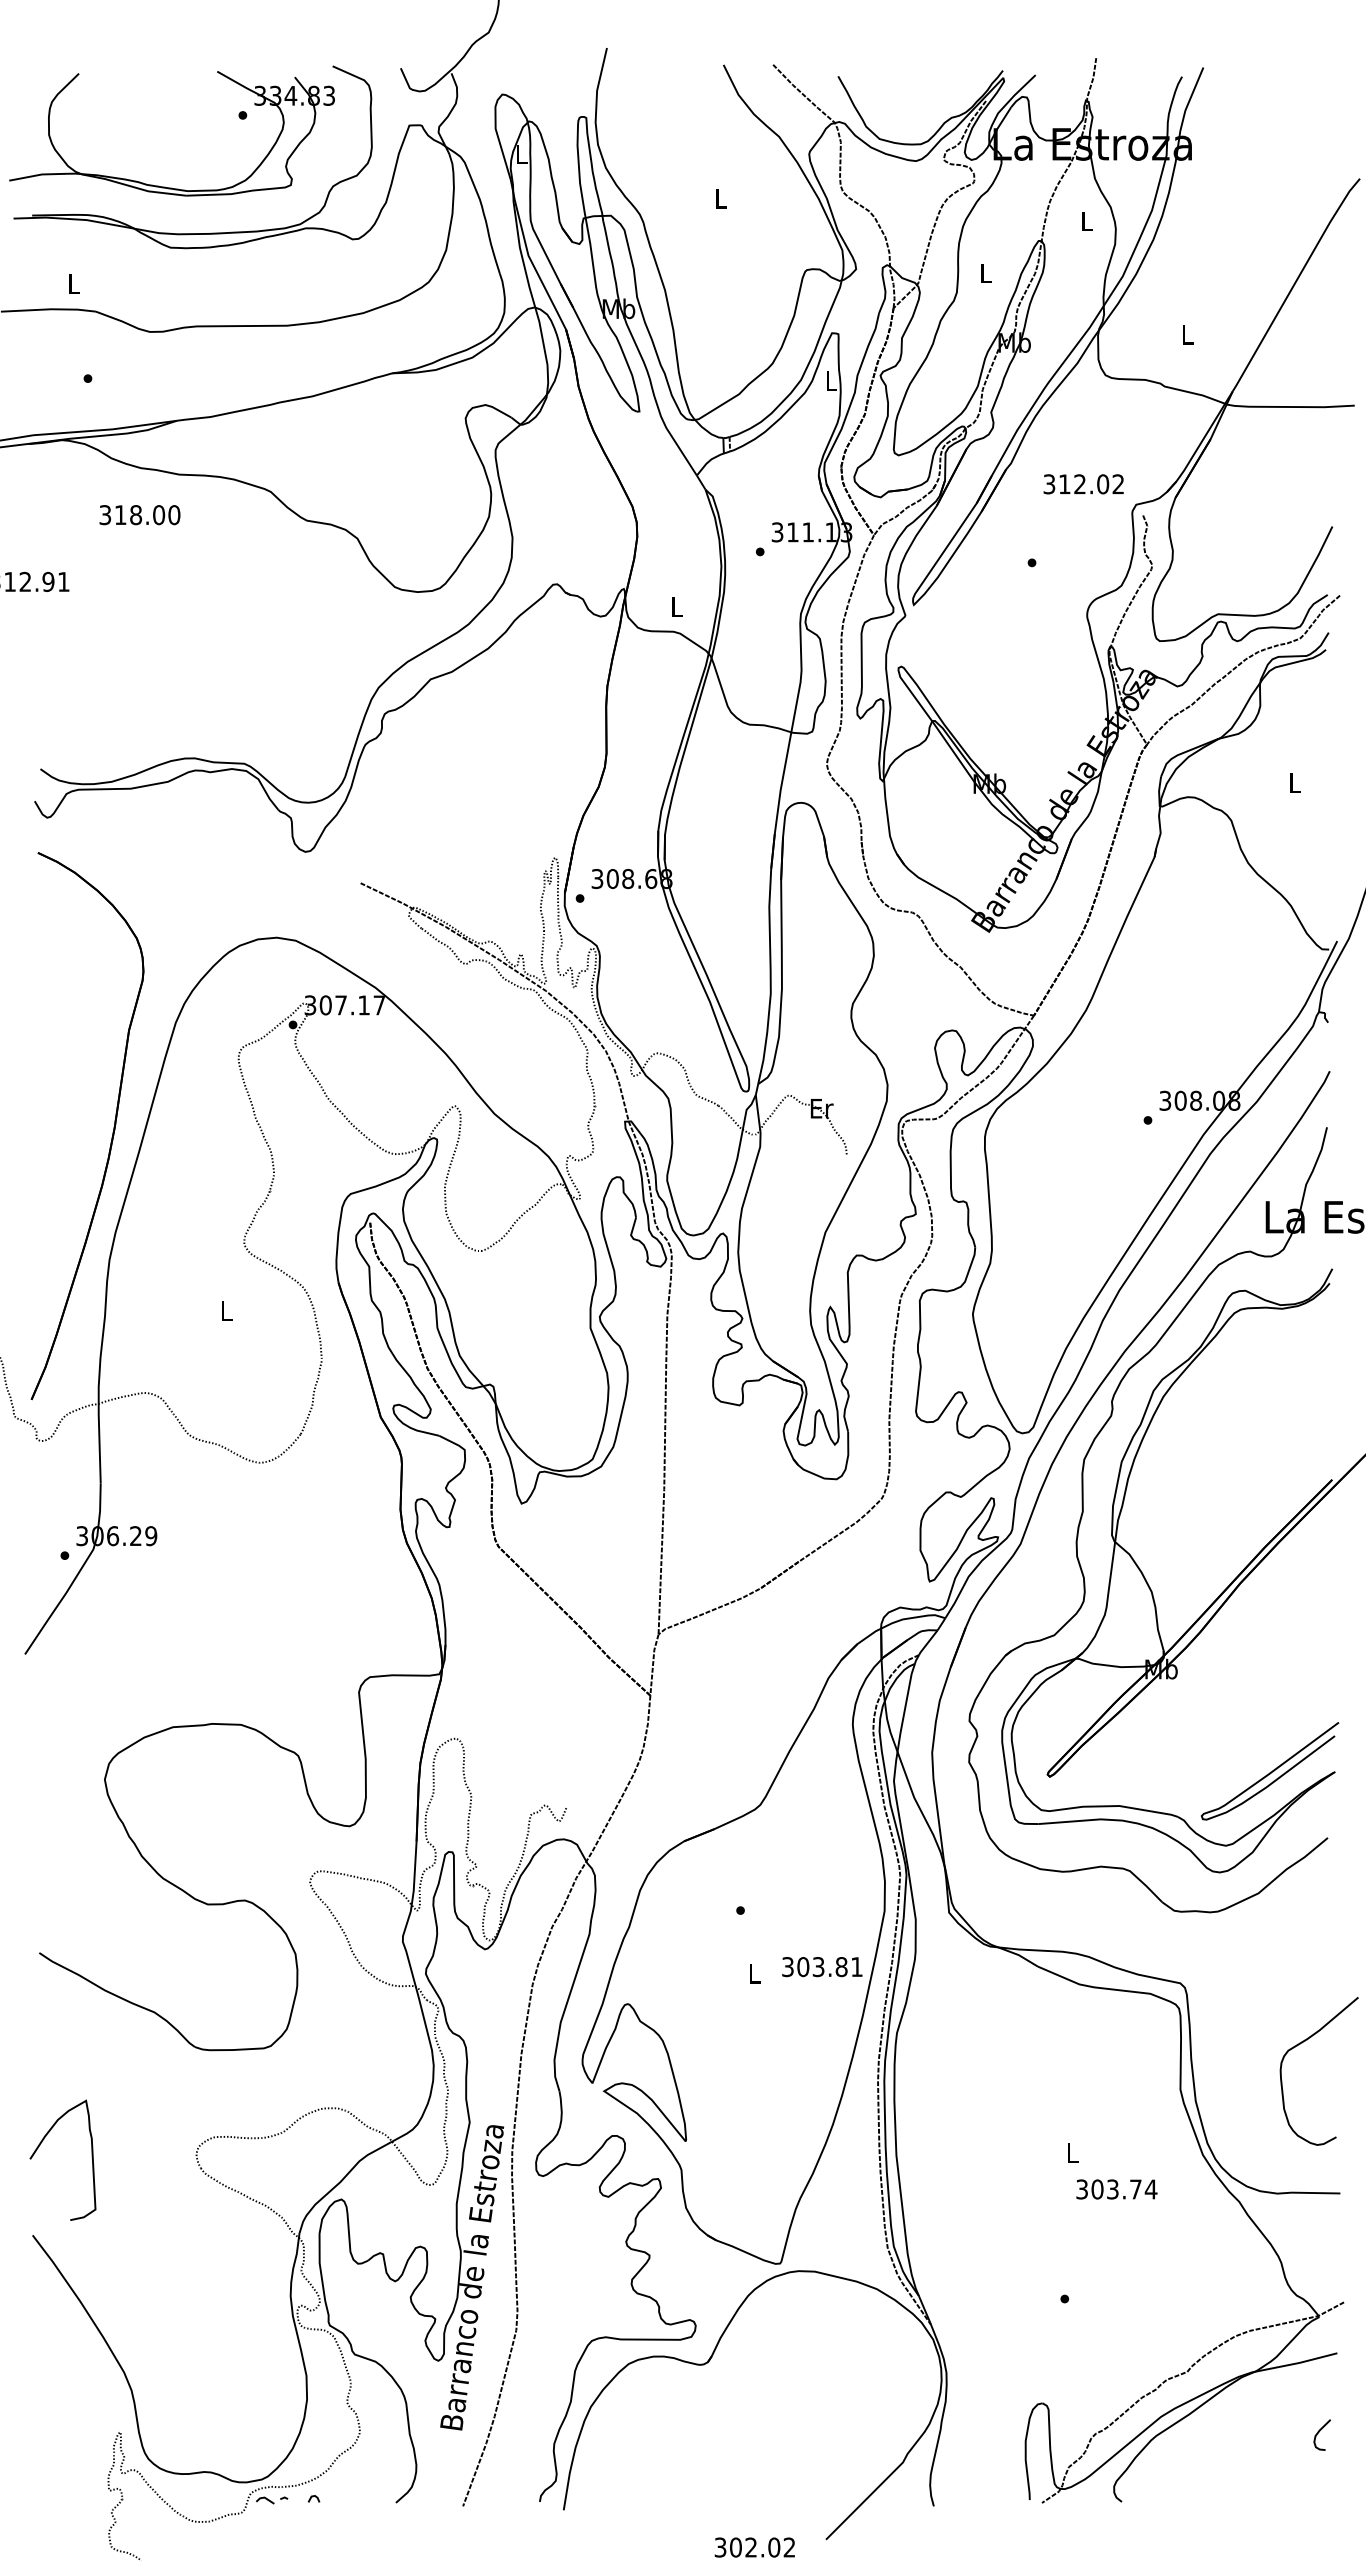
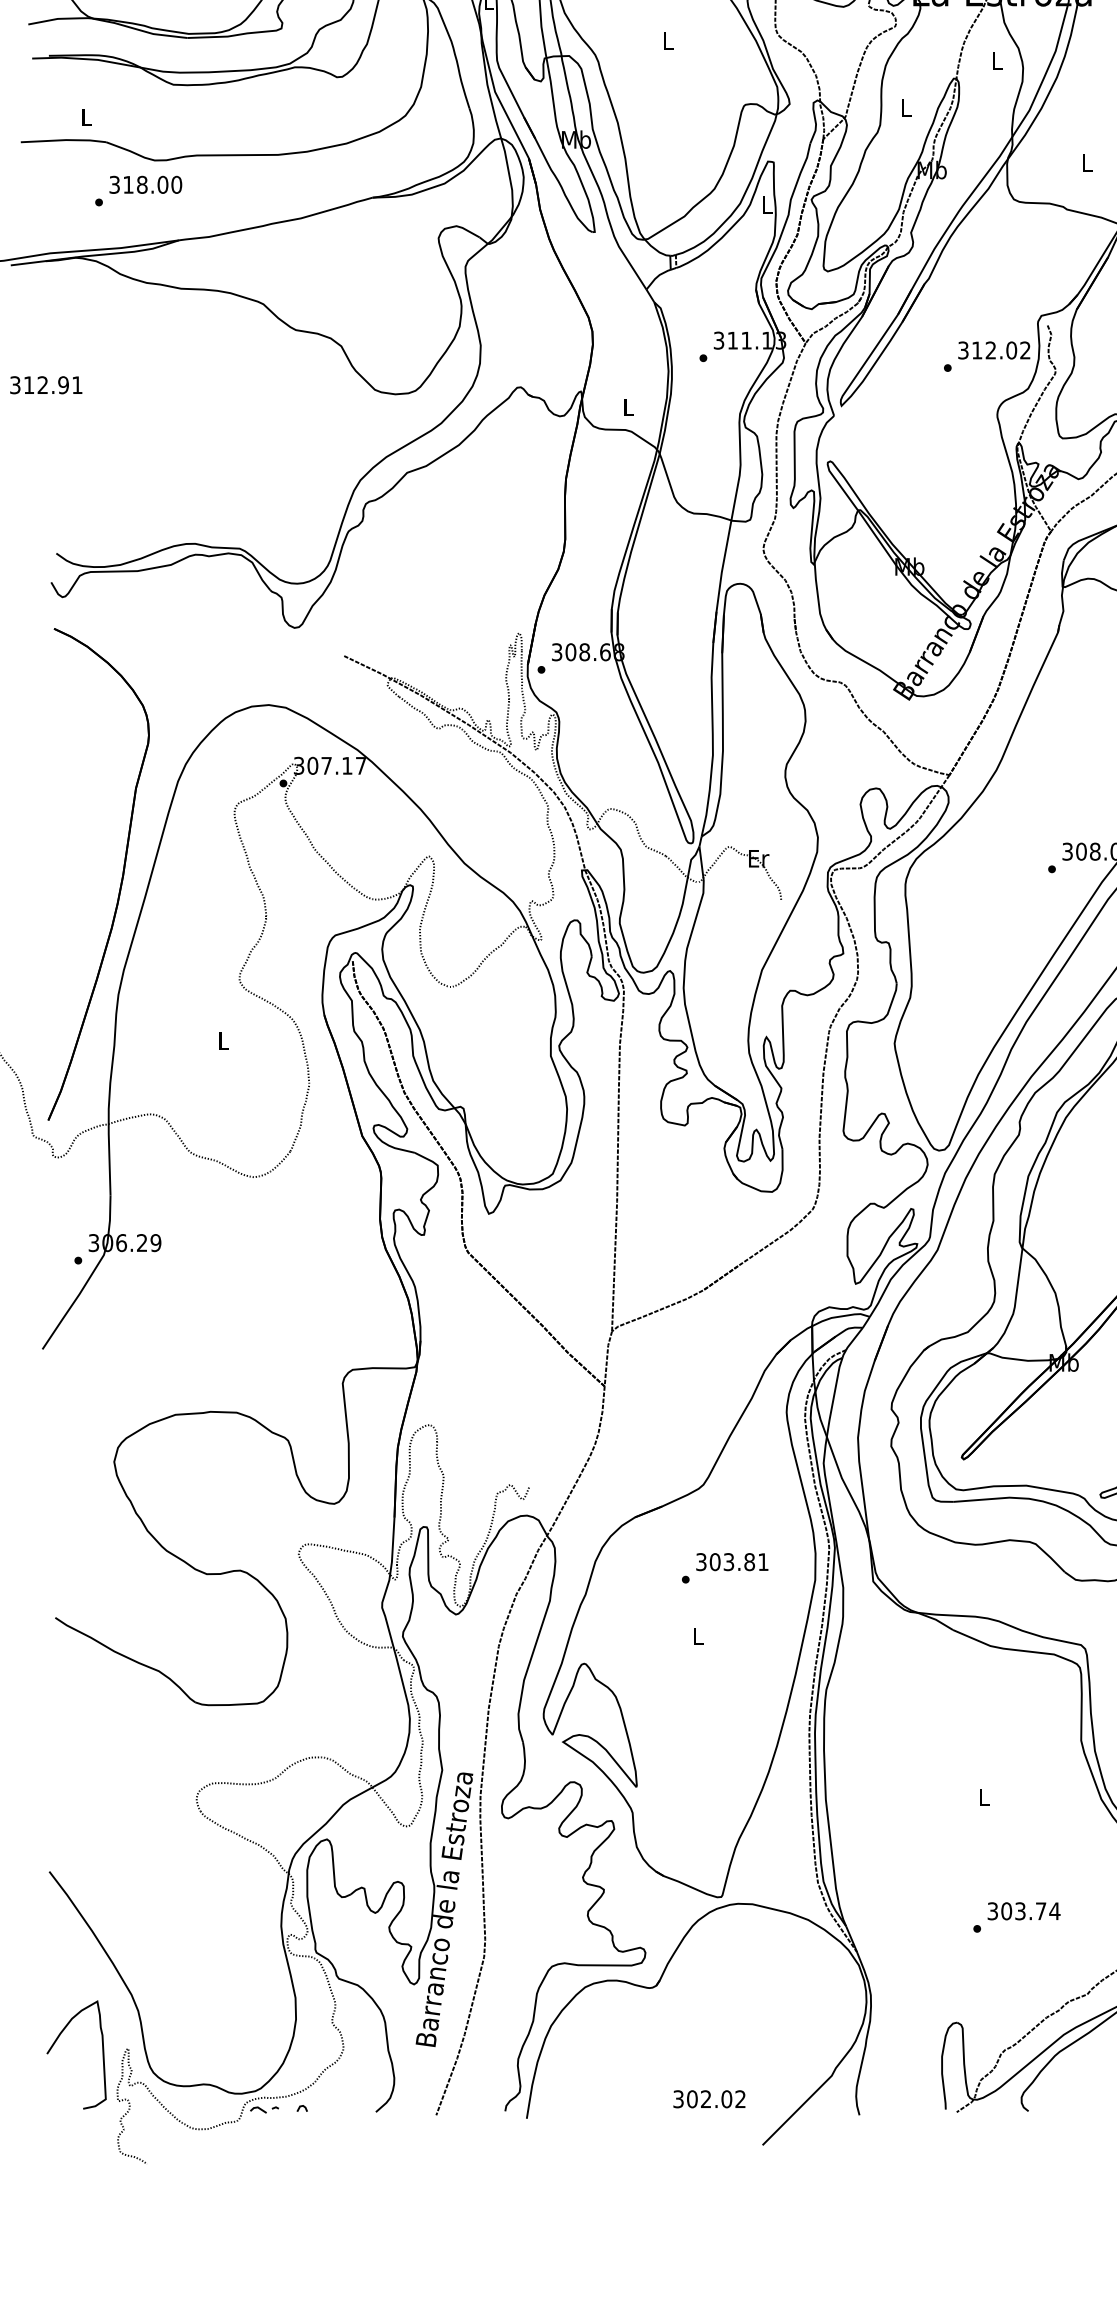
text: (1083, 484) -> (994, 350), moved
text: (139, 515) -> (145, 185), moved
text: (822, 1967) -> (732, 1562), moved
curve: (40, 2145) -> (56, 2041), moved
text: (1116, 2189) -> (1023, 1911), moved
text: (754, 2547) -> (709, 2099), moved

